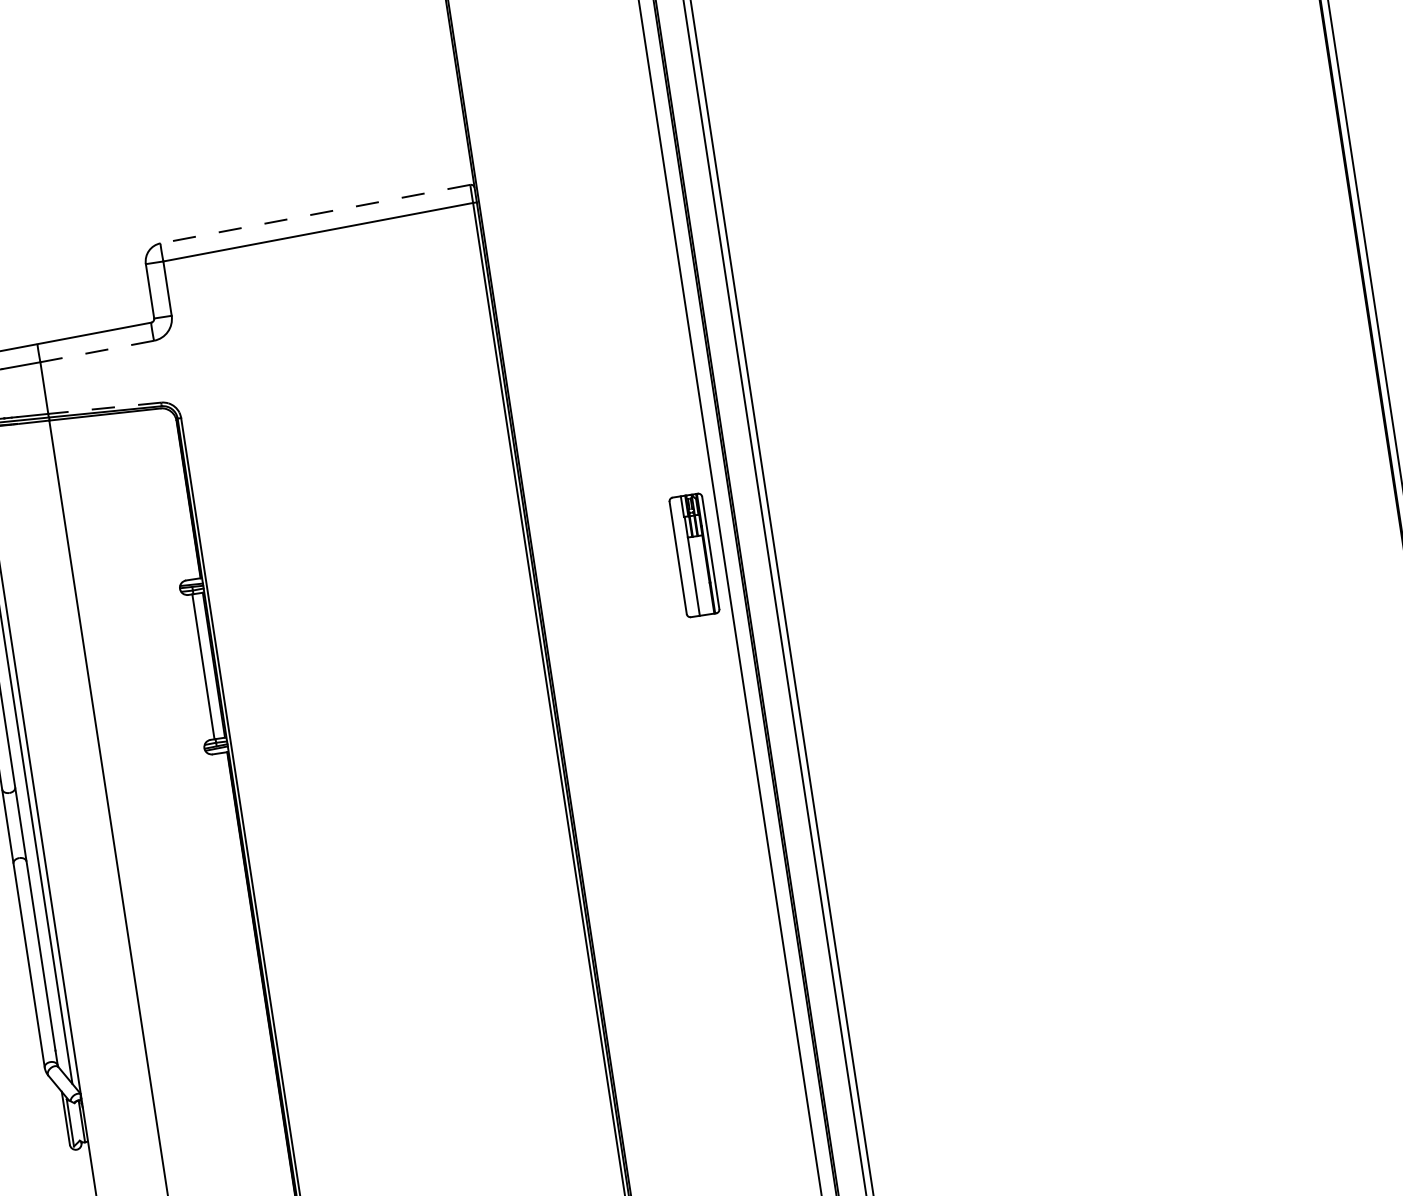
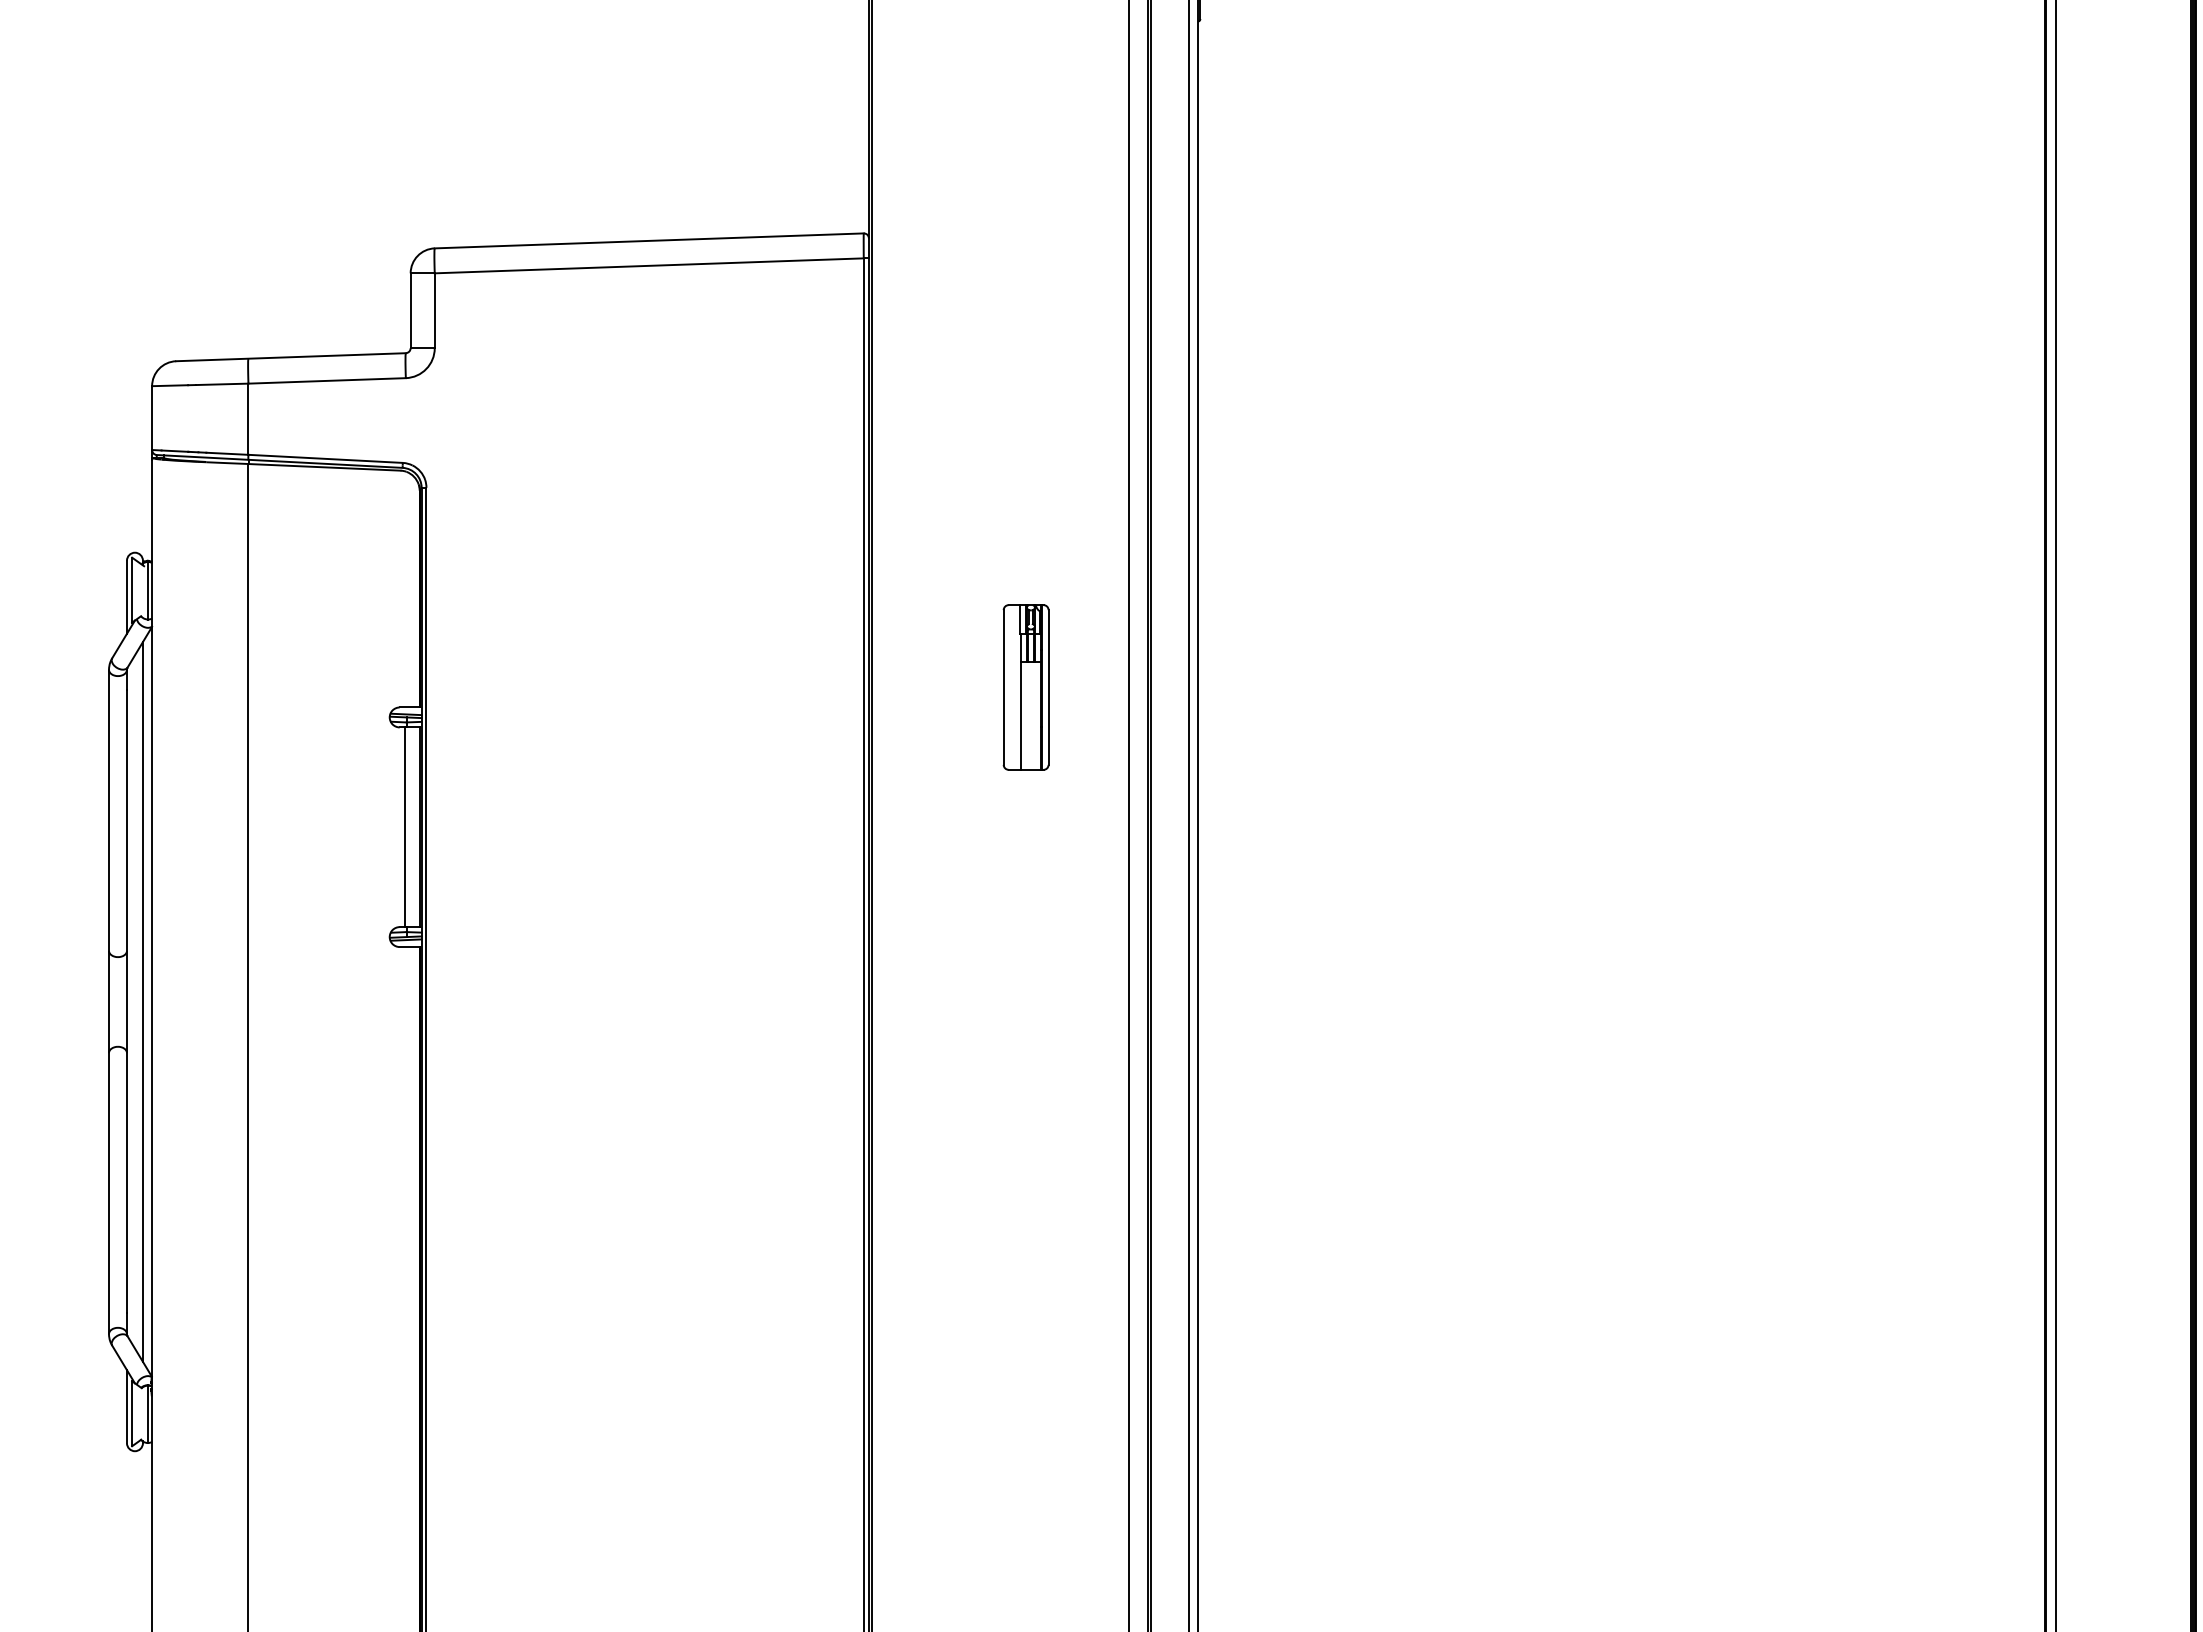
line: (315, 213) -> (649, 240), dashed -> solid
line: (97, 351) -> (327, 380), dashed -> solid
line: (104, 408) -> (325, 458), dashed -> solid
part: (694, 555) -> (1025, 687), moved

